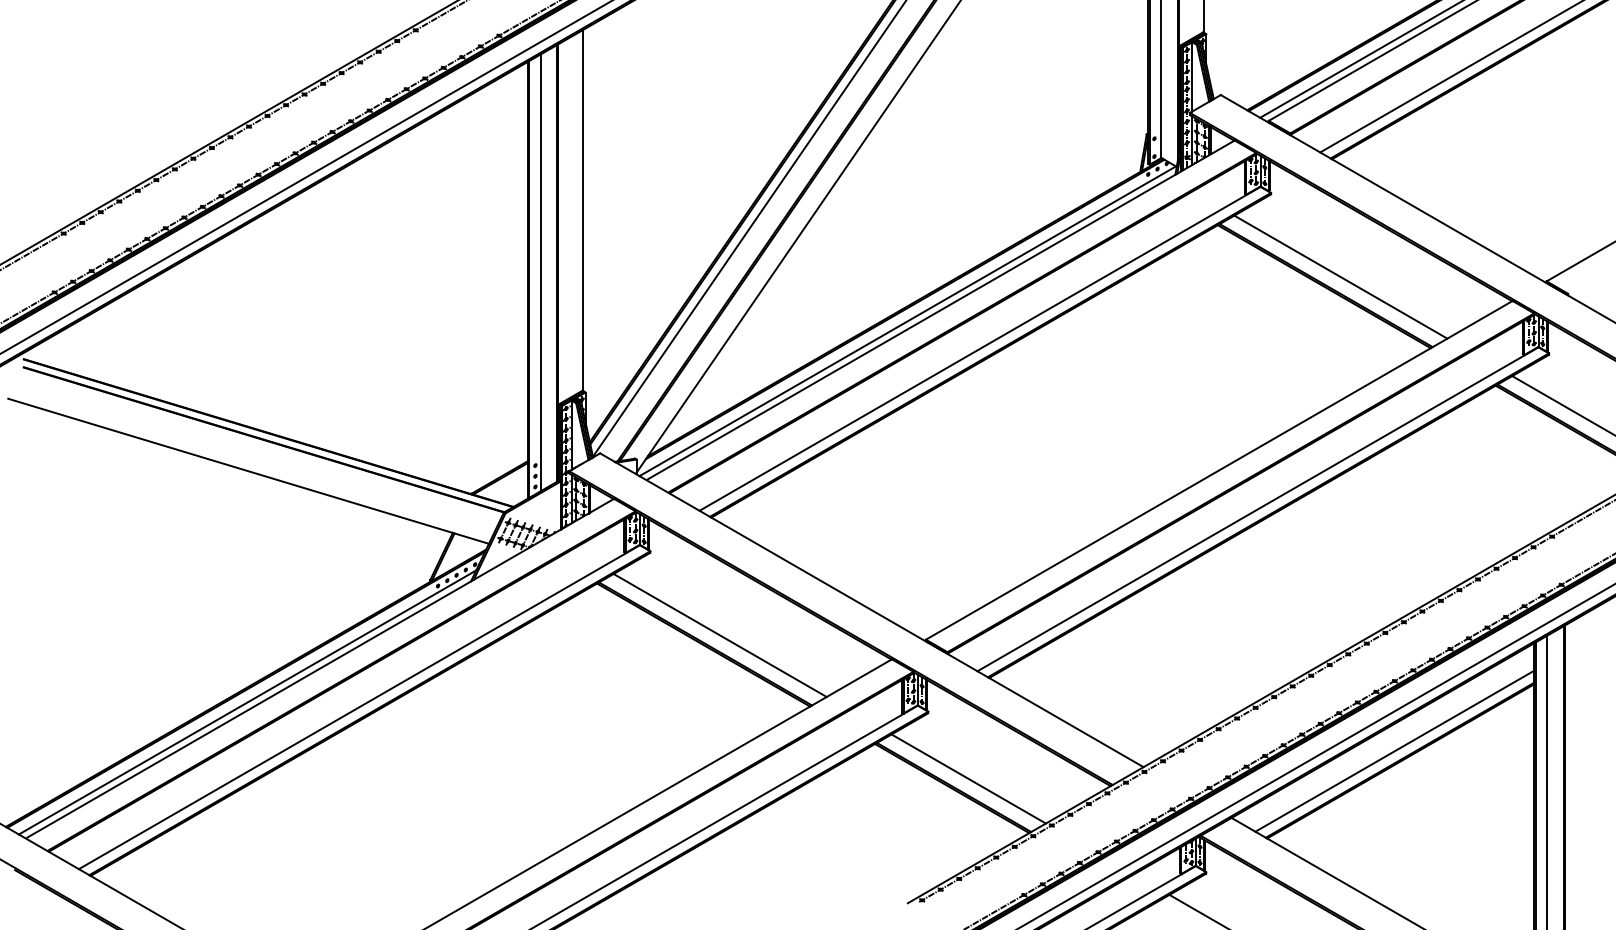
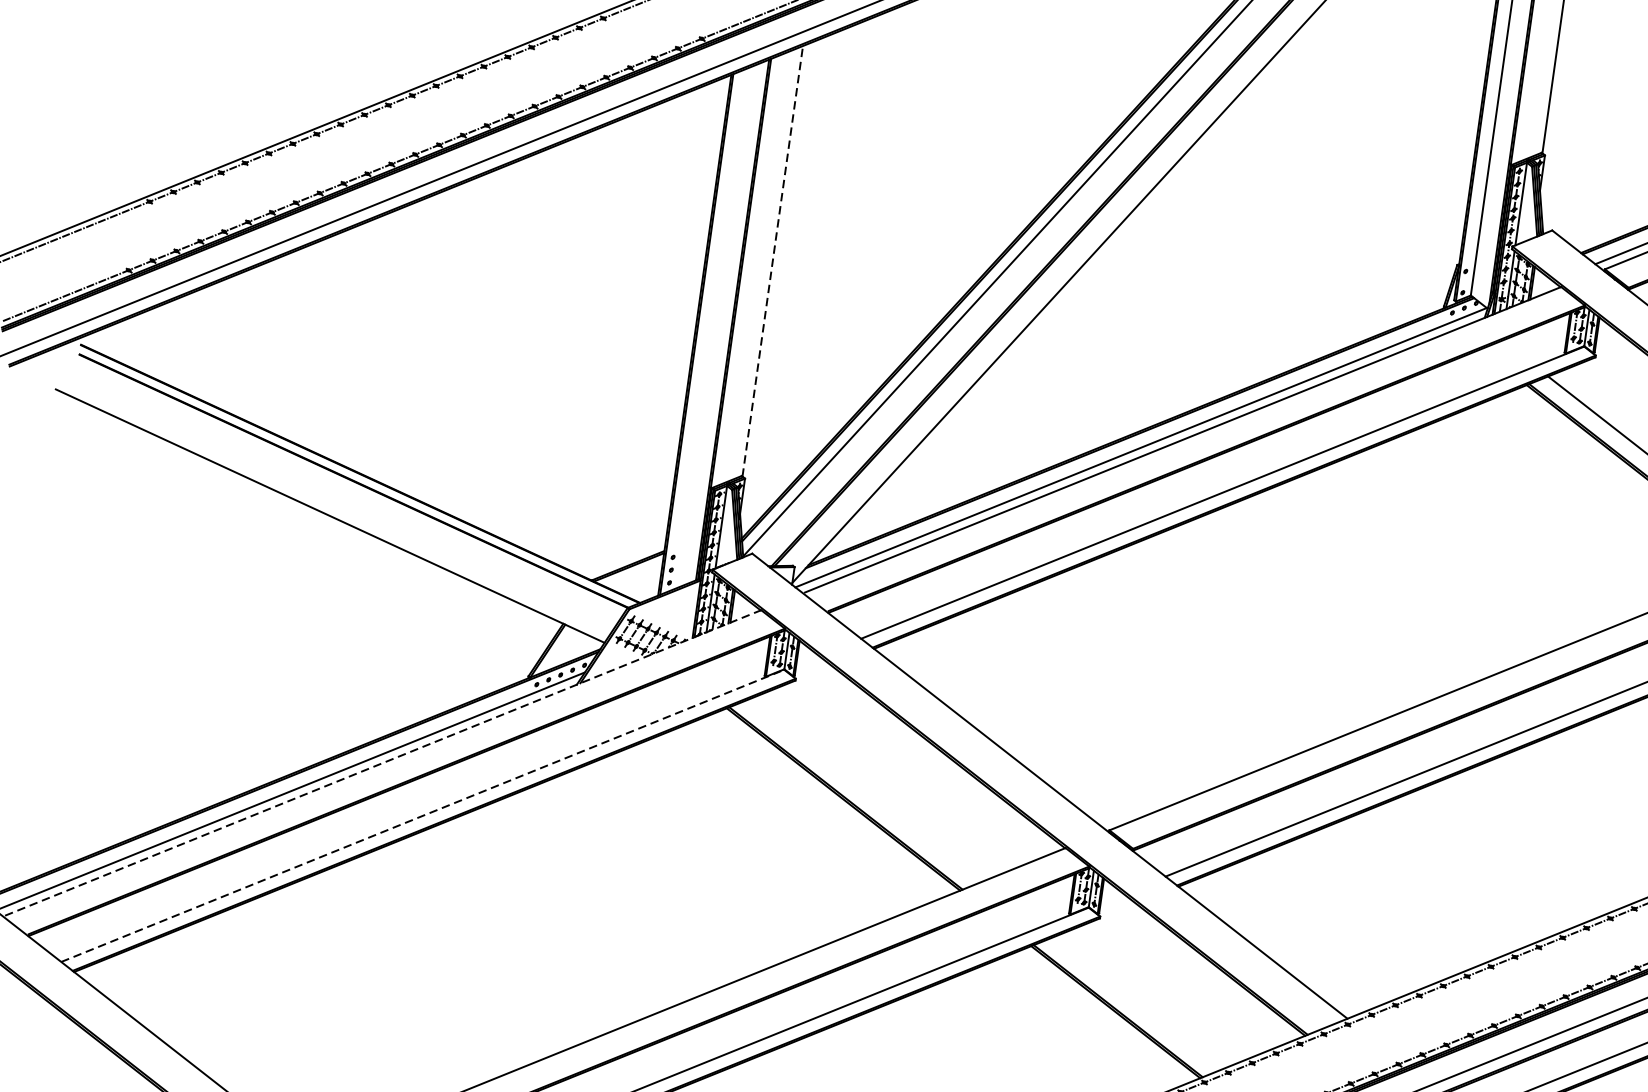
line: (583, 210) -> (773, 261), solid -> dashed
line: (540, 272) -> (711, 328), removed
line: (719, 635) -> (864, 790), removed
line: (320, 668) -> (382, 763), solid -> dashed
line: (359, 707) -> (422, 816), solid -> dashed
line: (968, 778) -> (1136, 1002), removed

